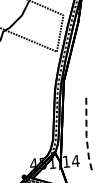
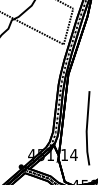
line: (86, 134) -> (86, 129), dashed -> solid

